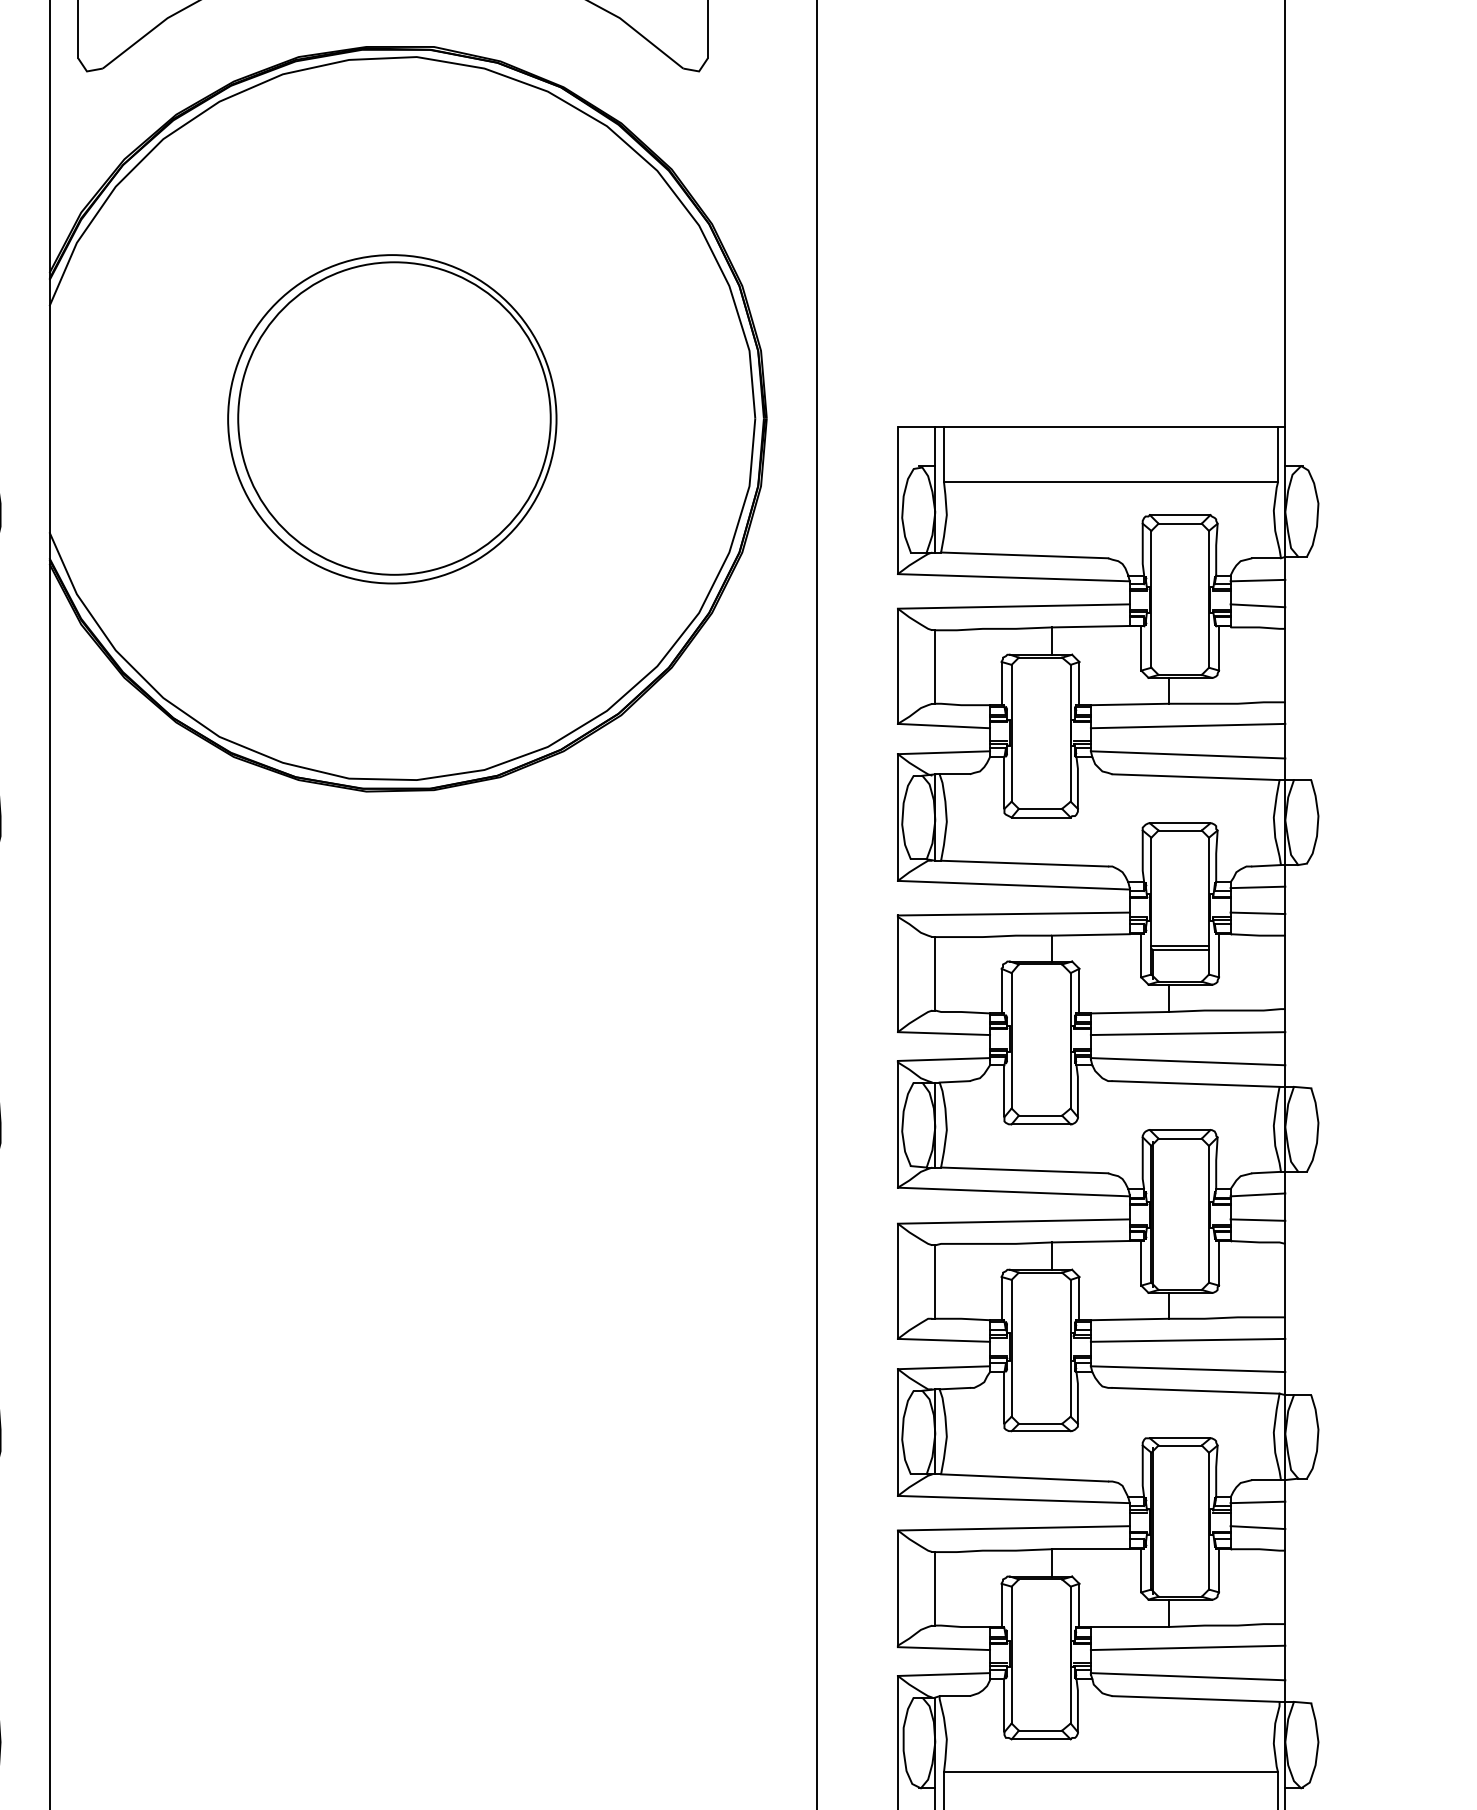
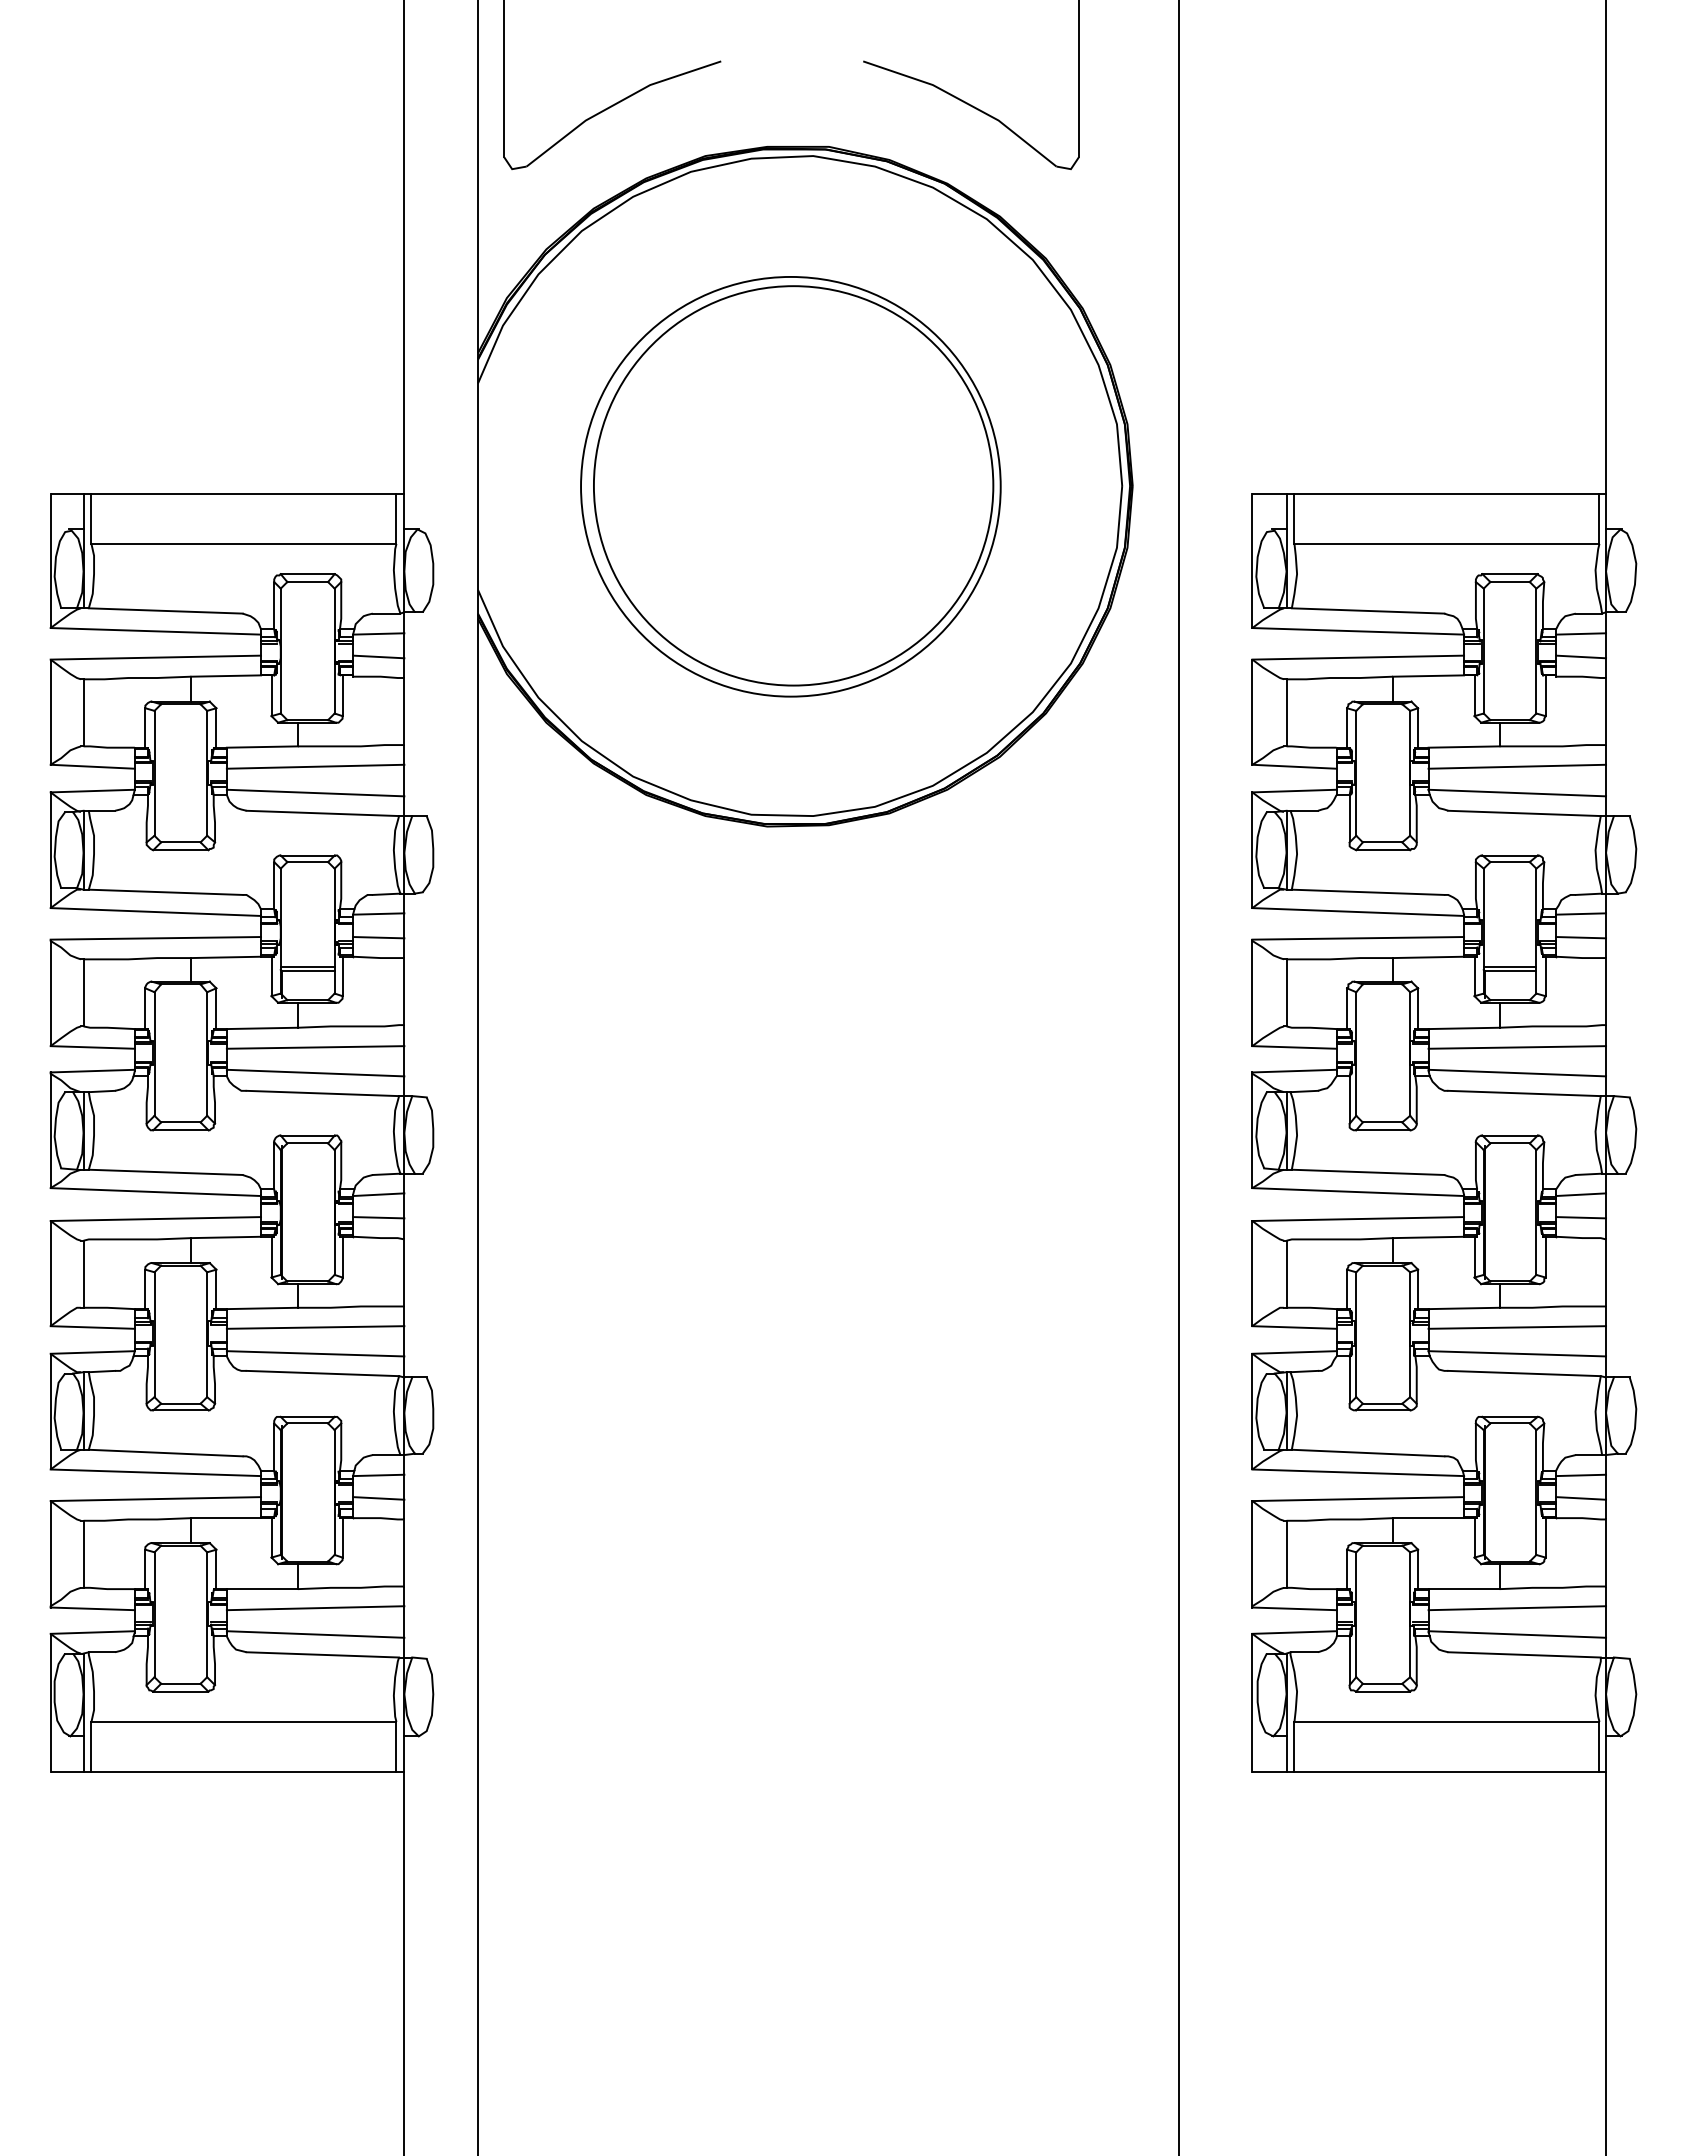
part: (391, 419) -> (790, 486), size x1.4

